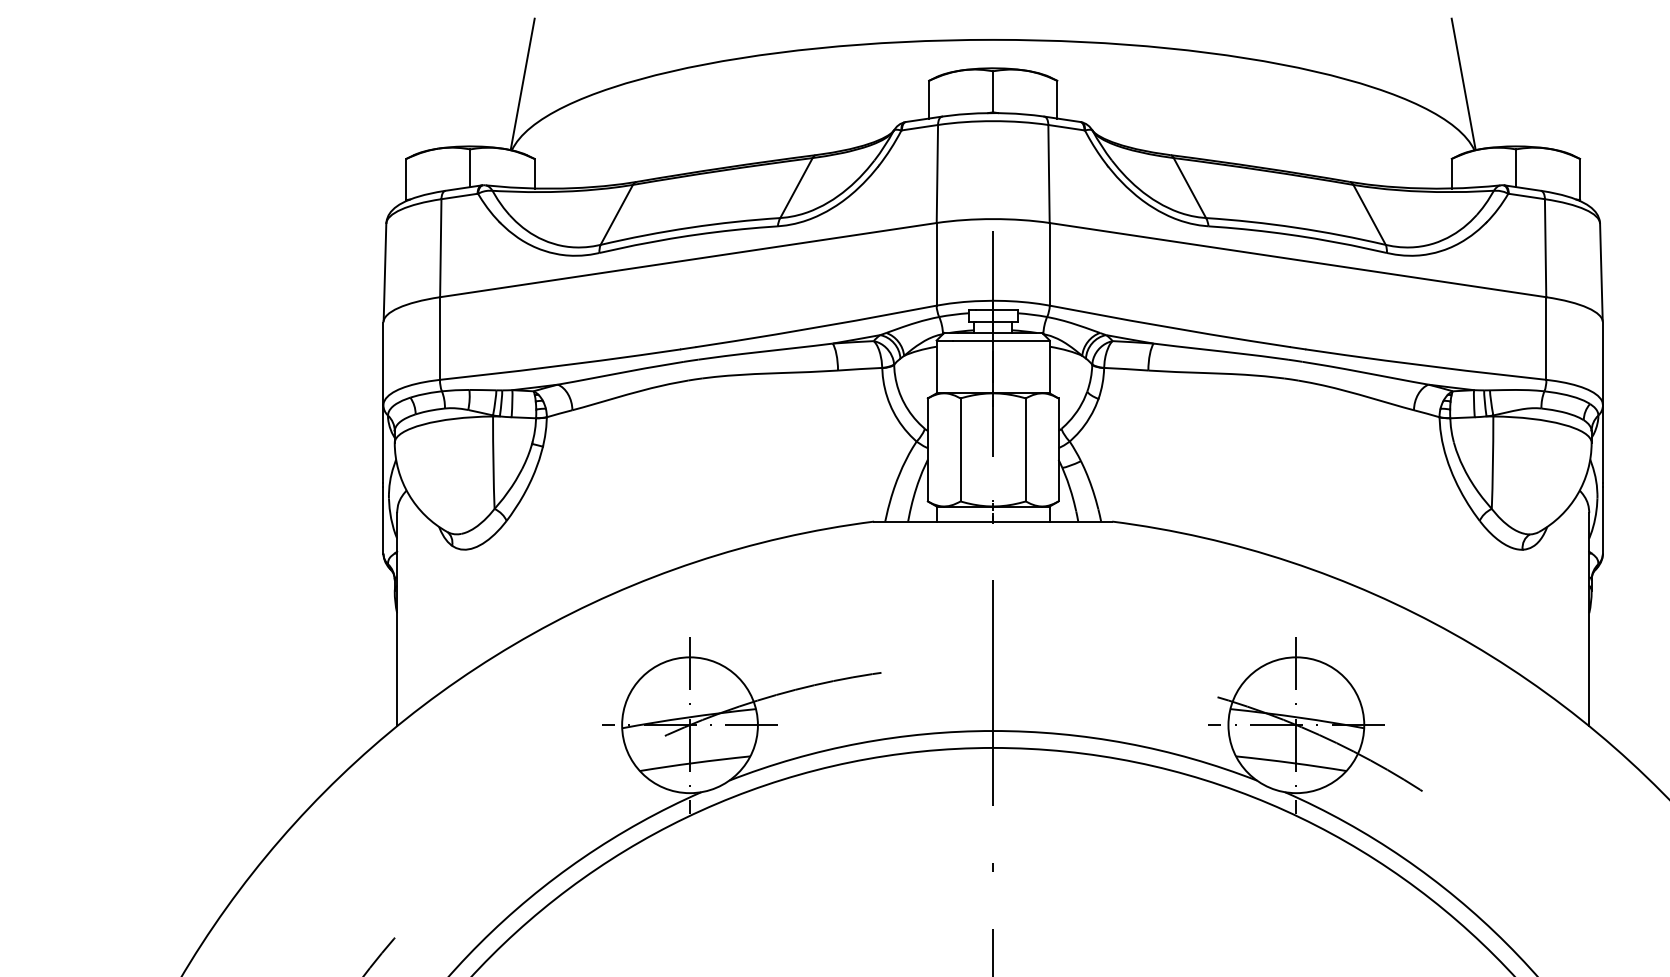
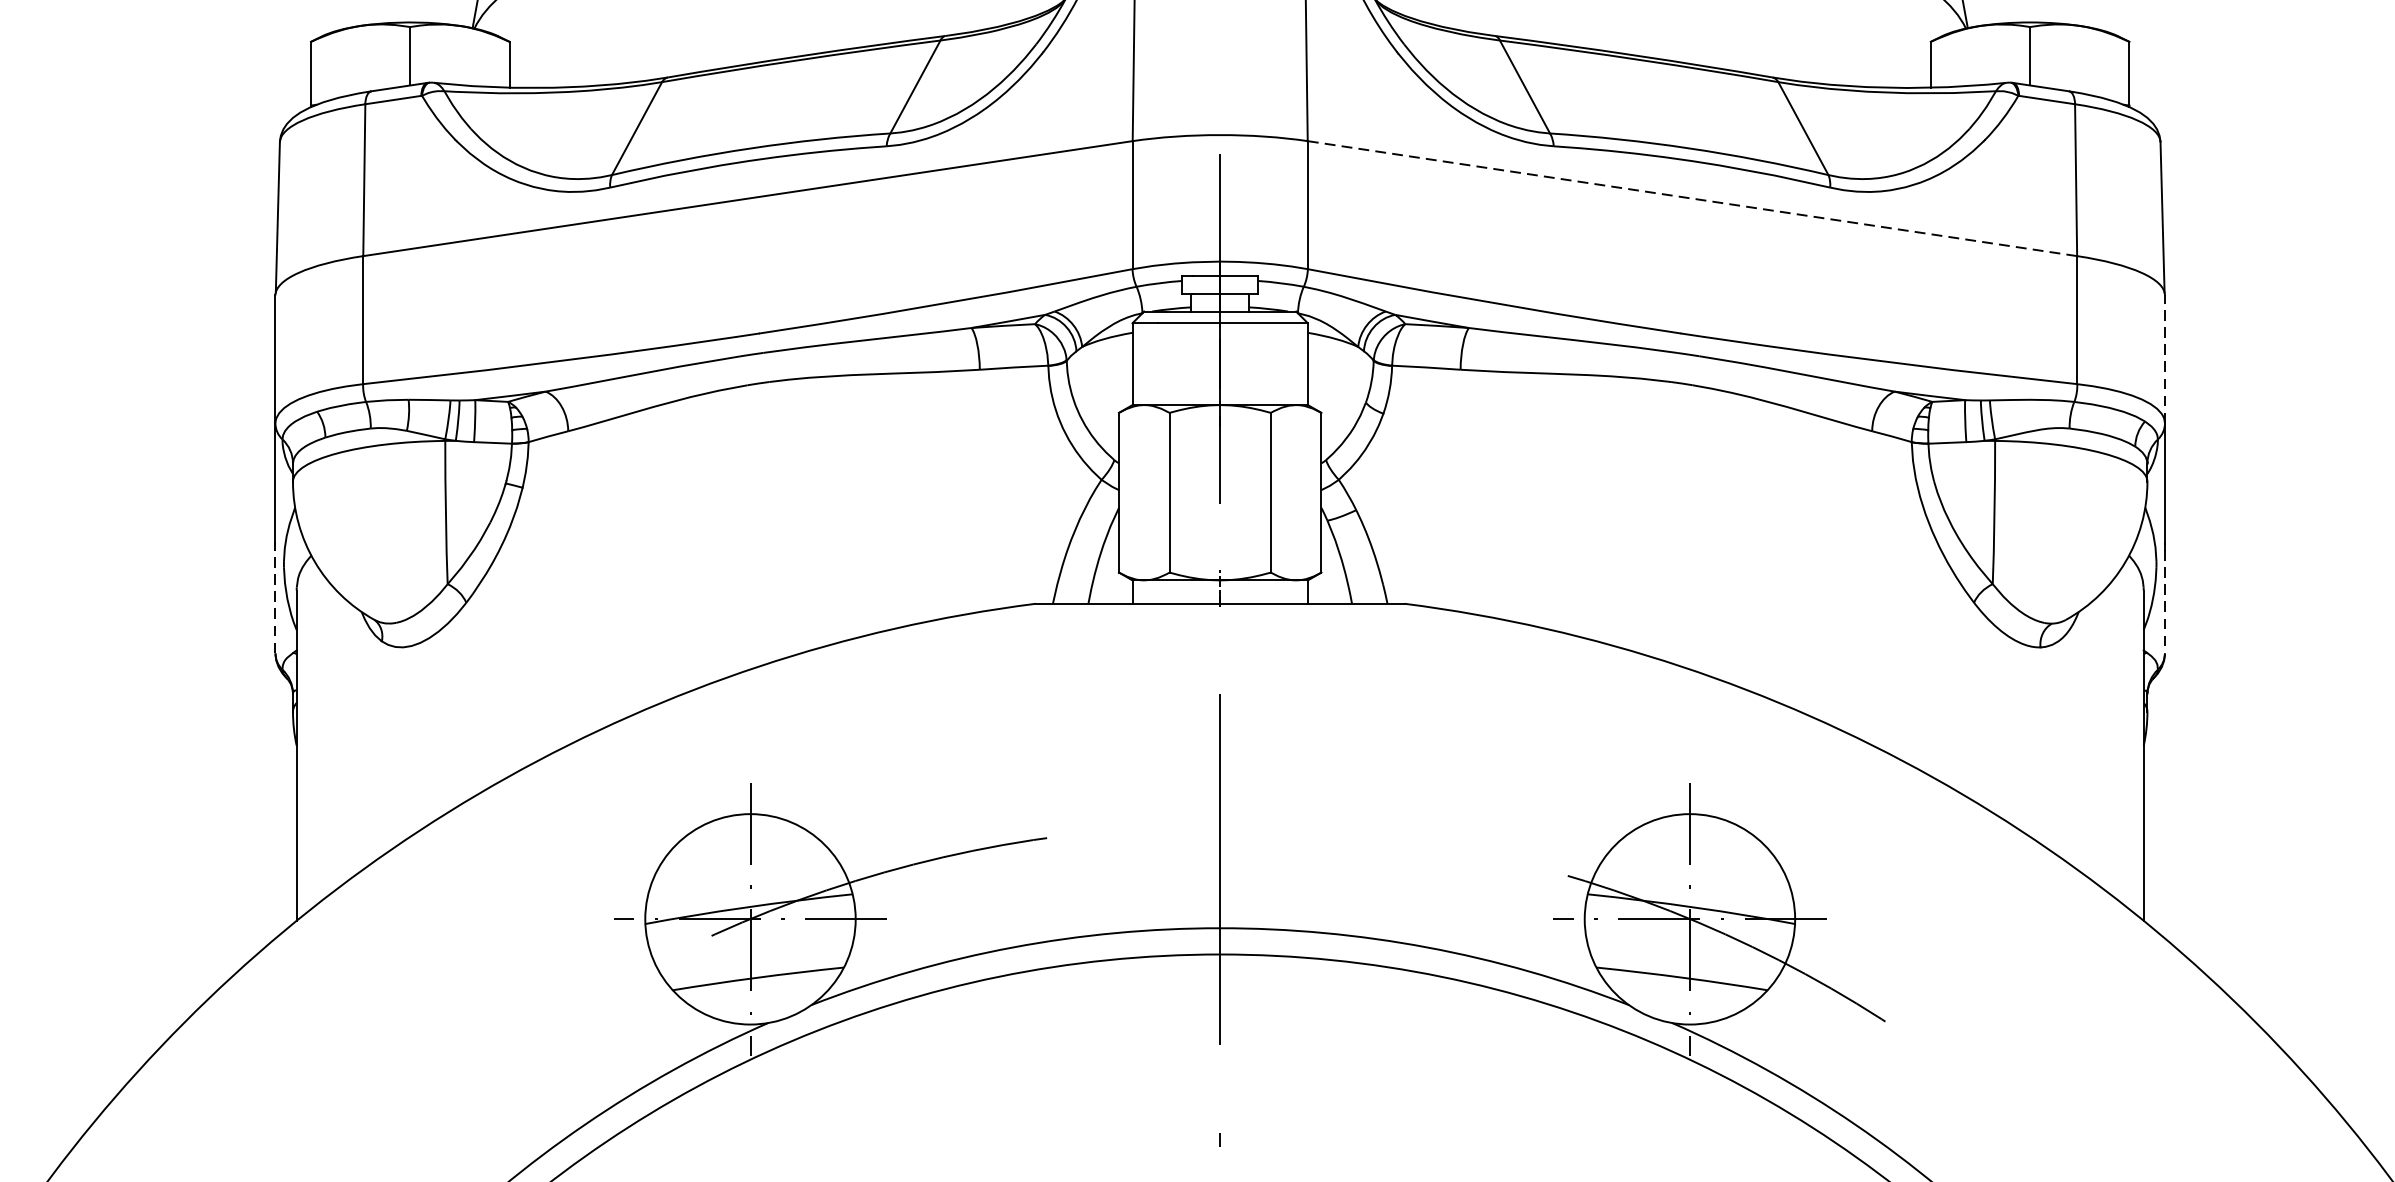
line: (1298, 260) -> (1693, 199), solid -> dashed
line: (1602, 363) -> (2164, 358), solid -> dashed
line: (383, 519) -> (275, 600), solid -> dashed
line: (1602, 520) -> (2164, 602), solid -> dashed

